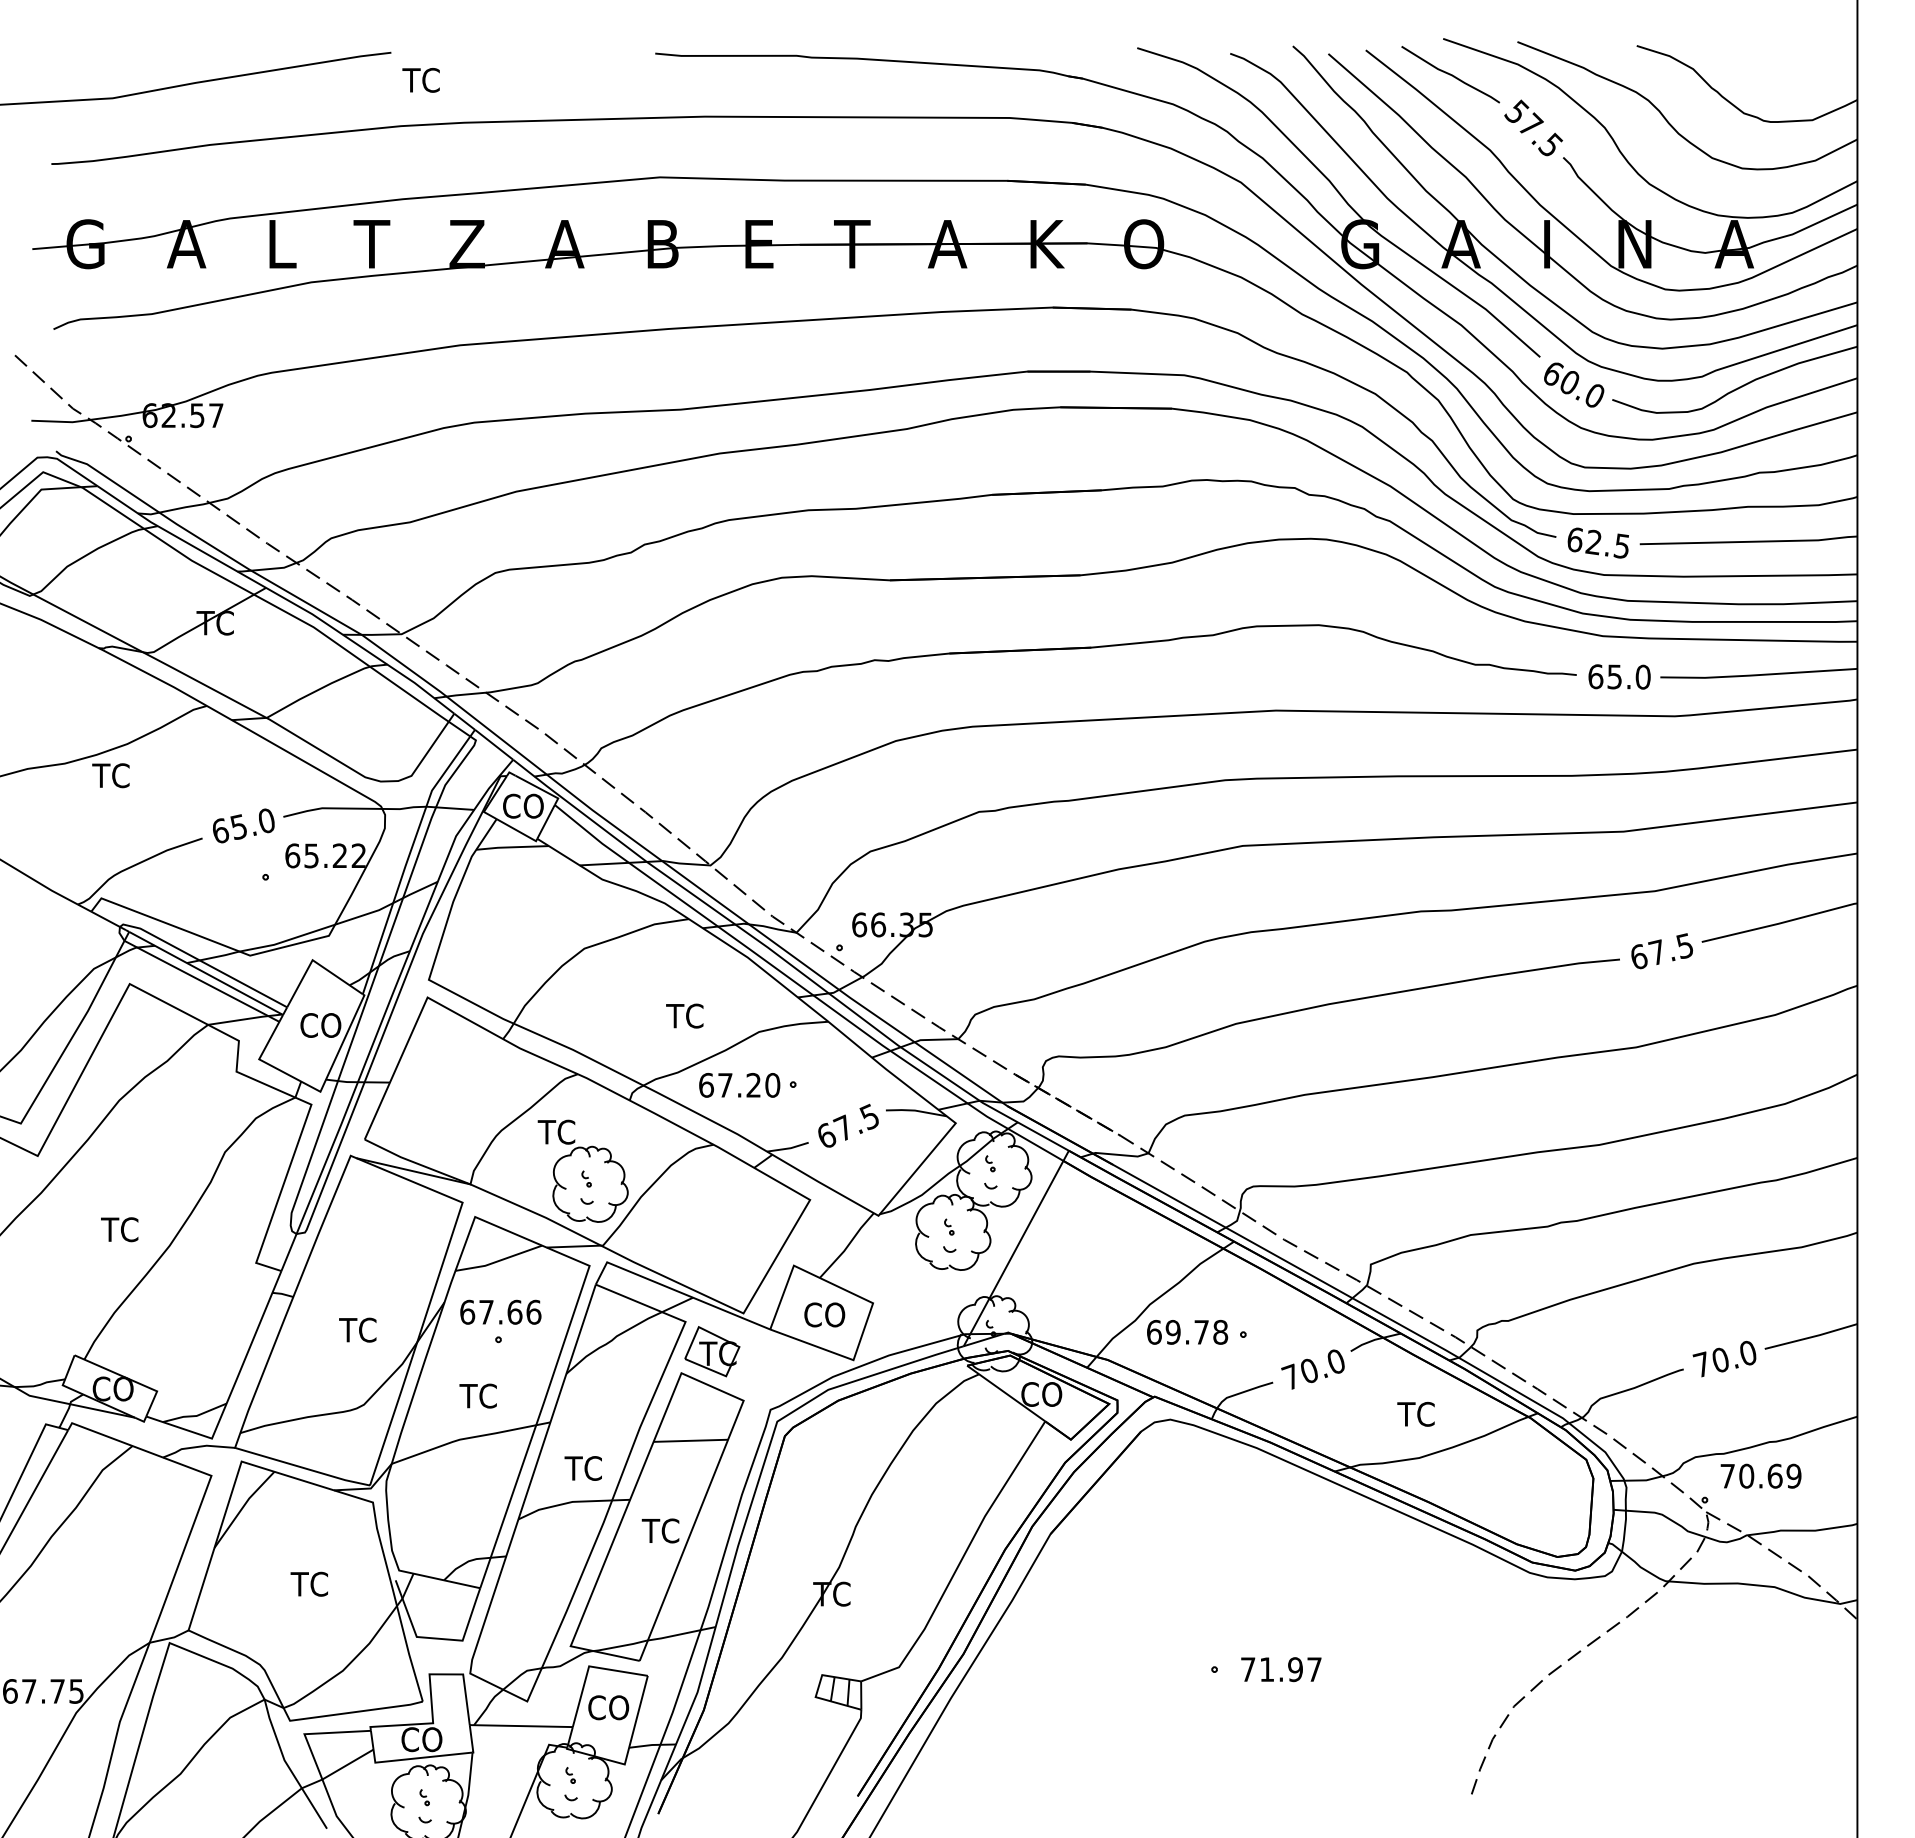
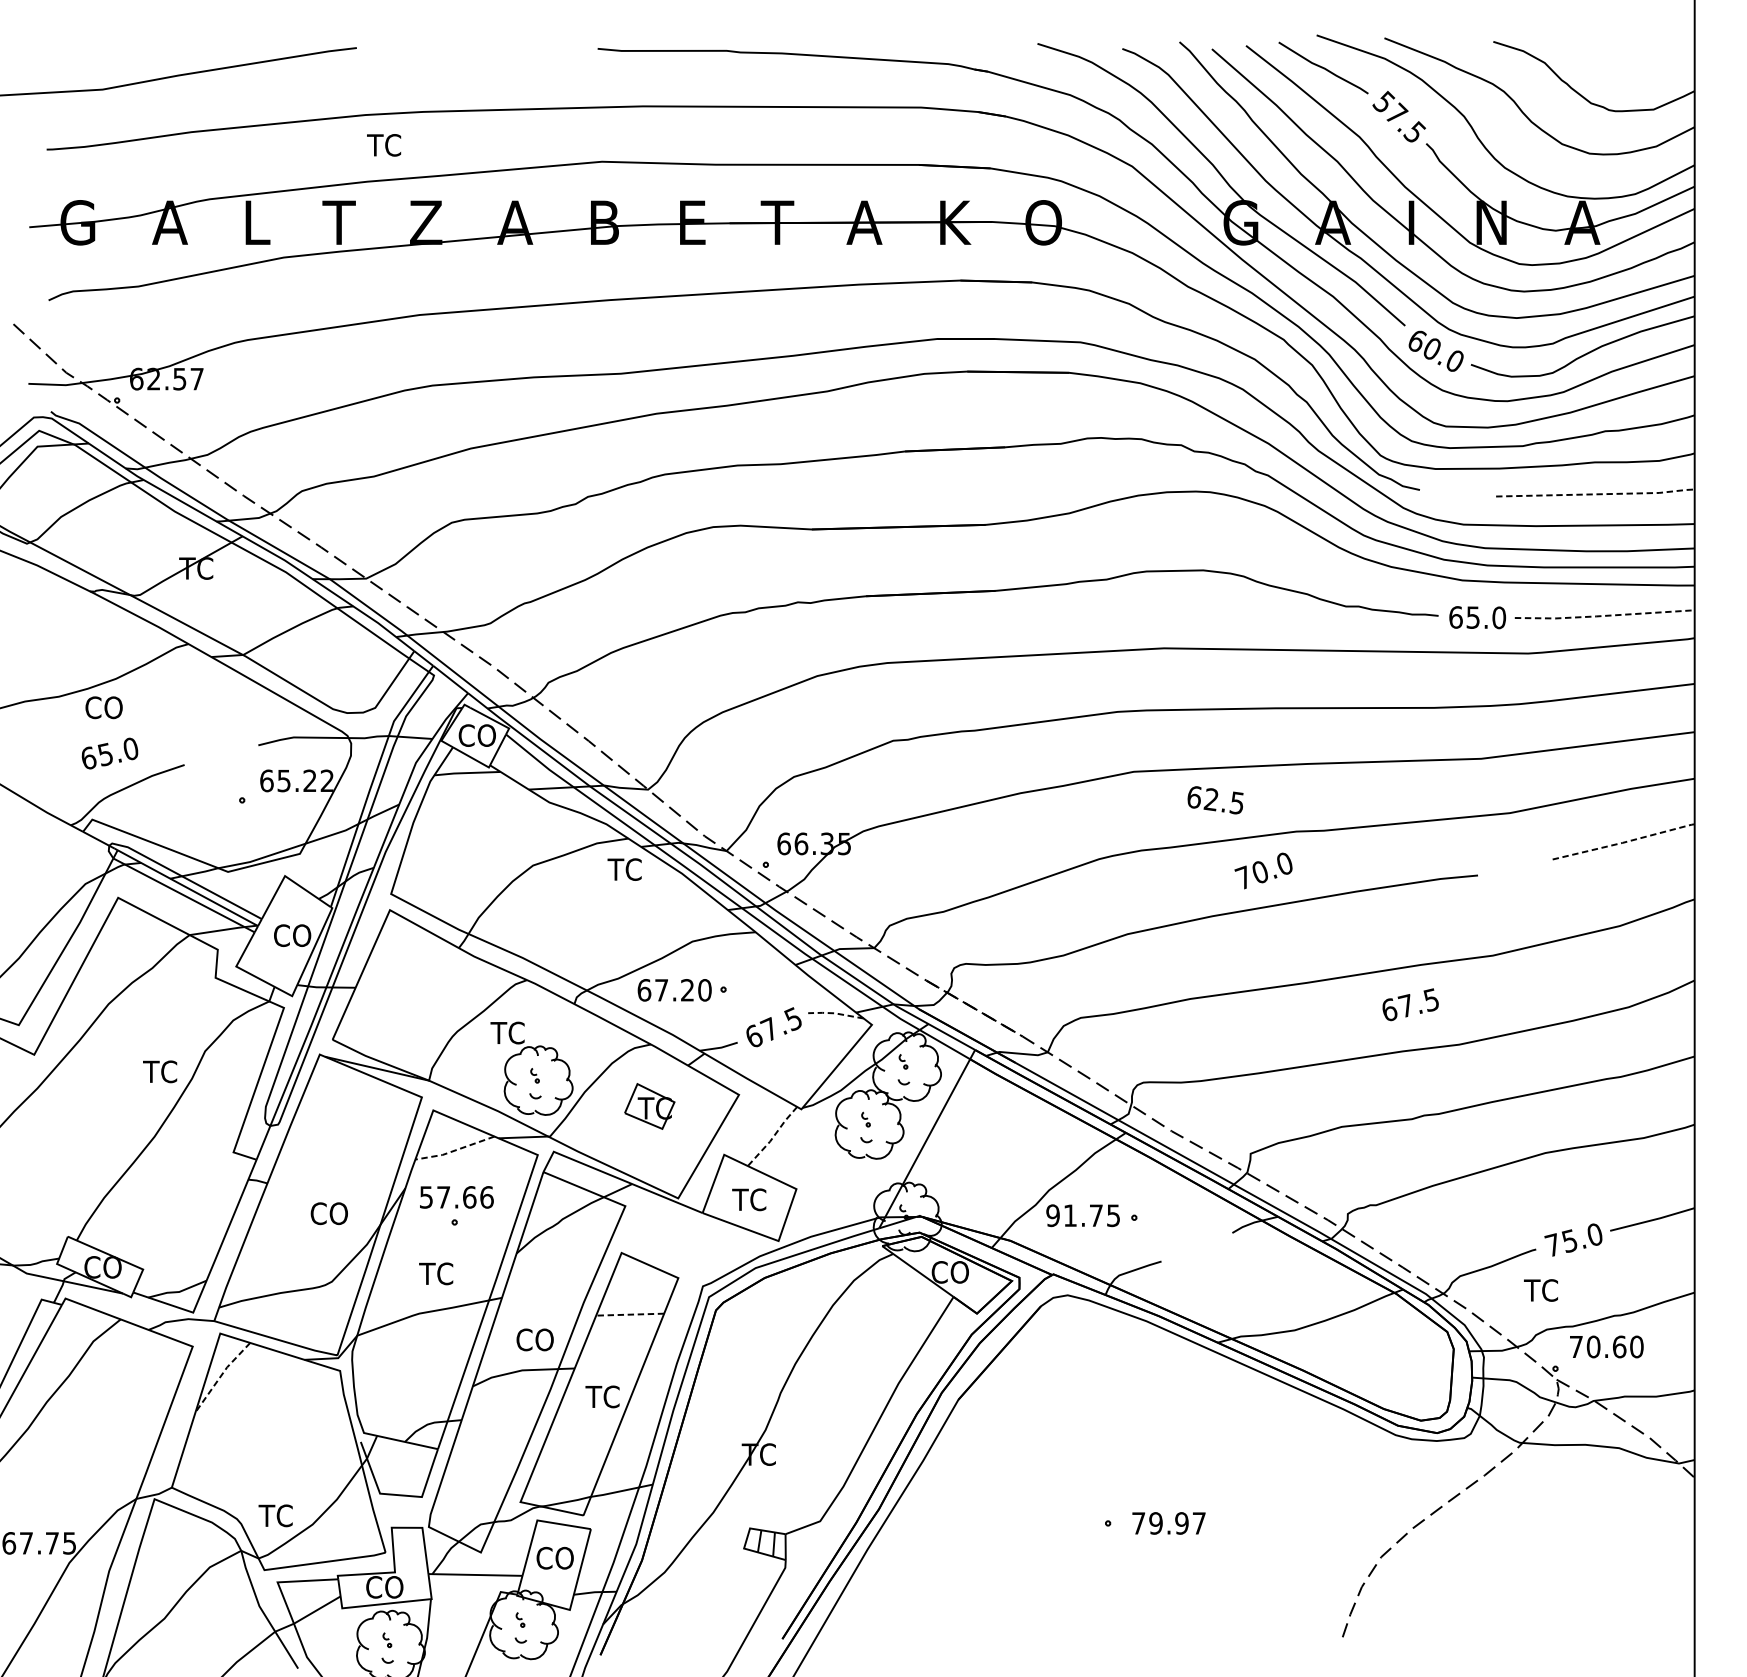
text: (420, 80) -> (383, 145), moved
line: (1750, 541) -> (1597, 494), solid -> dashed
text: (1597, 542) -> (1214, 799), moved
line: (1758, 675) -> (1604, 616), solid -> dashed
text: (113, 775) -> (103, 707), TC -> CO
text: (243, 825) -> (109, 753), moved
line: (1780, 923) -> (1624, 842), solid -> dashed
text: (1661, 951) -> (1410, 1005), moved
text: (684, 1015) -> (624, 869), moved
line: (915, 1110) -> (835, 1013), solid -> dashed
text: (119, 1229) -> (159, 1071), moved
line: (847, 1246) -> (773, 1137), solid -> dashed
line: (498, 1261) -> (454, 1151), solid -> dashed
text: (467, 1311) -> (426, 1196), 67.66 -> 57.66
text: (823, 1314) -> (751, 1199), CO -> TC
text: (360, 1329) -> (328, 1213), TC -> CO
text: (1187, 1331) -> (1083, 1214), 69.78 -> 91.75
part: (712, 1351) -> (649, 1106), moved
text: (1719, 1360) -> (1568, 1241), 70.0 -> 75.0
text: (1312, 1369) -> (1263, 870), moved
text: (1415, 1414) -> (1540, 1290), moved
line: (690, 1440) -> (629, 1314), solid -> dashed
text: (585, 1468) -> (534, 1339), TC -> CO
text: (1793, 1476) -> (1636, 1347), 70.69 -> 70.60
line: (242, 1508) -> (221, 1376), solid -> dashed
text: (308, 1583) -> (274, 1515), moved
text: (1266, 1669) -> (1155, 1523), 71.97 -> 79.97

